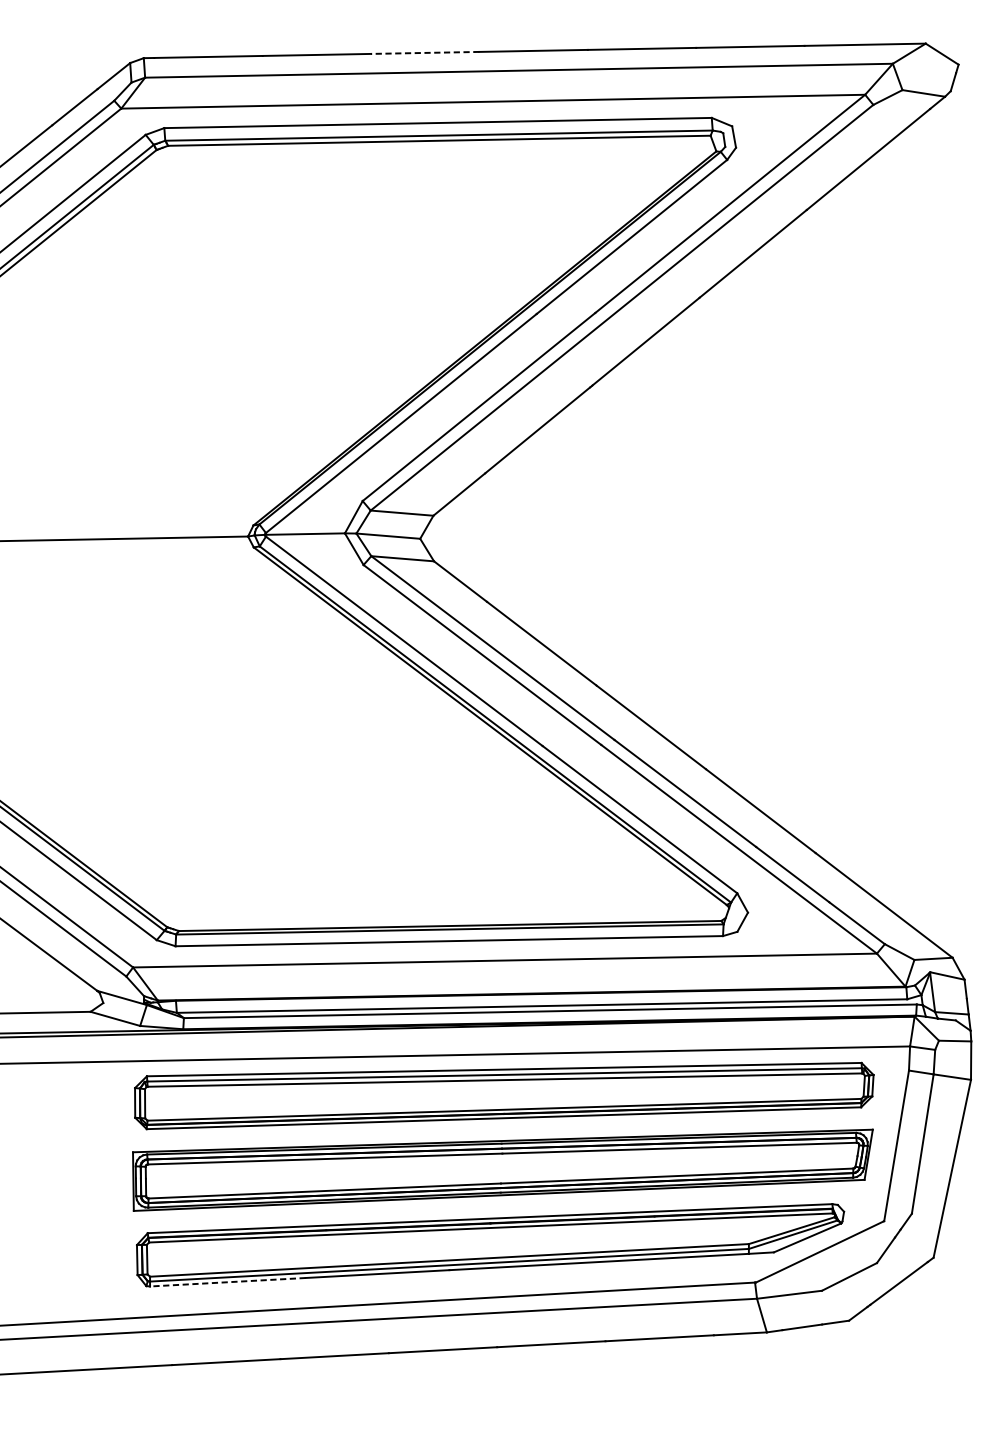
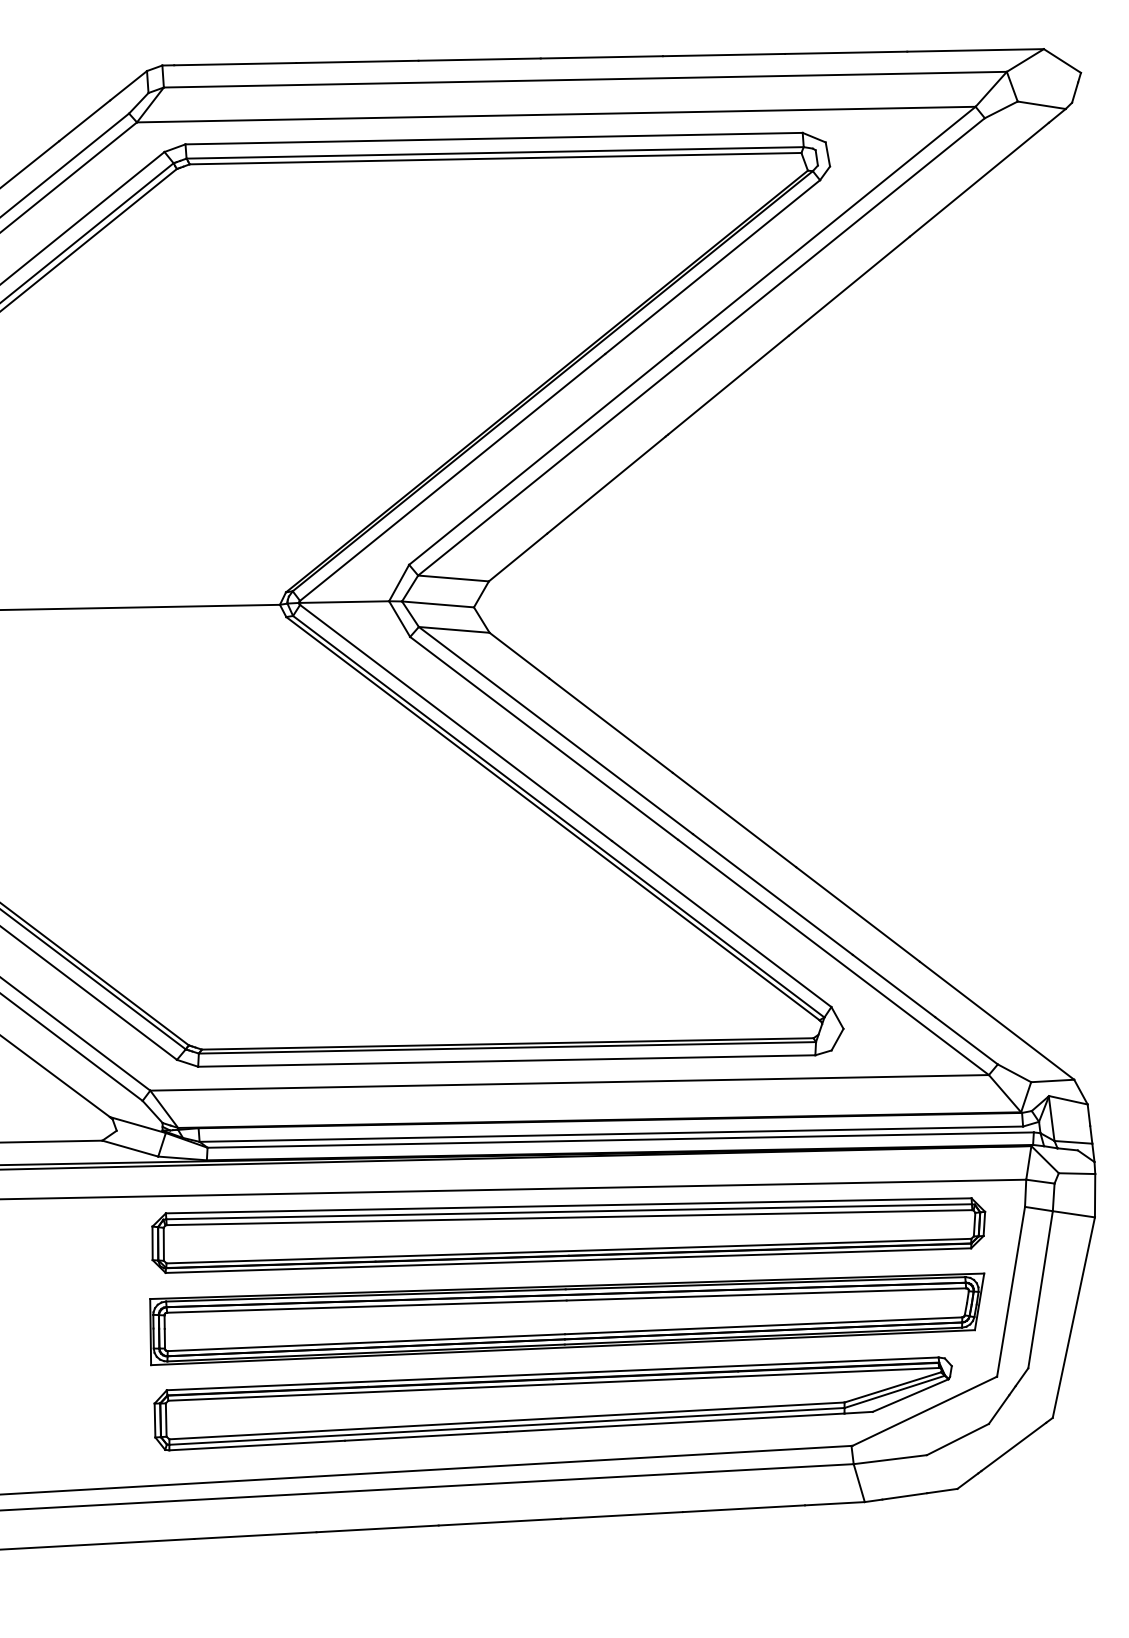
line: (425, 52) -> (479, 59), dashed -> solid
line: (228, 1282) -> (257, 1445), dashed -> solid

